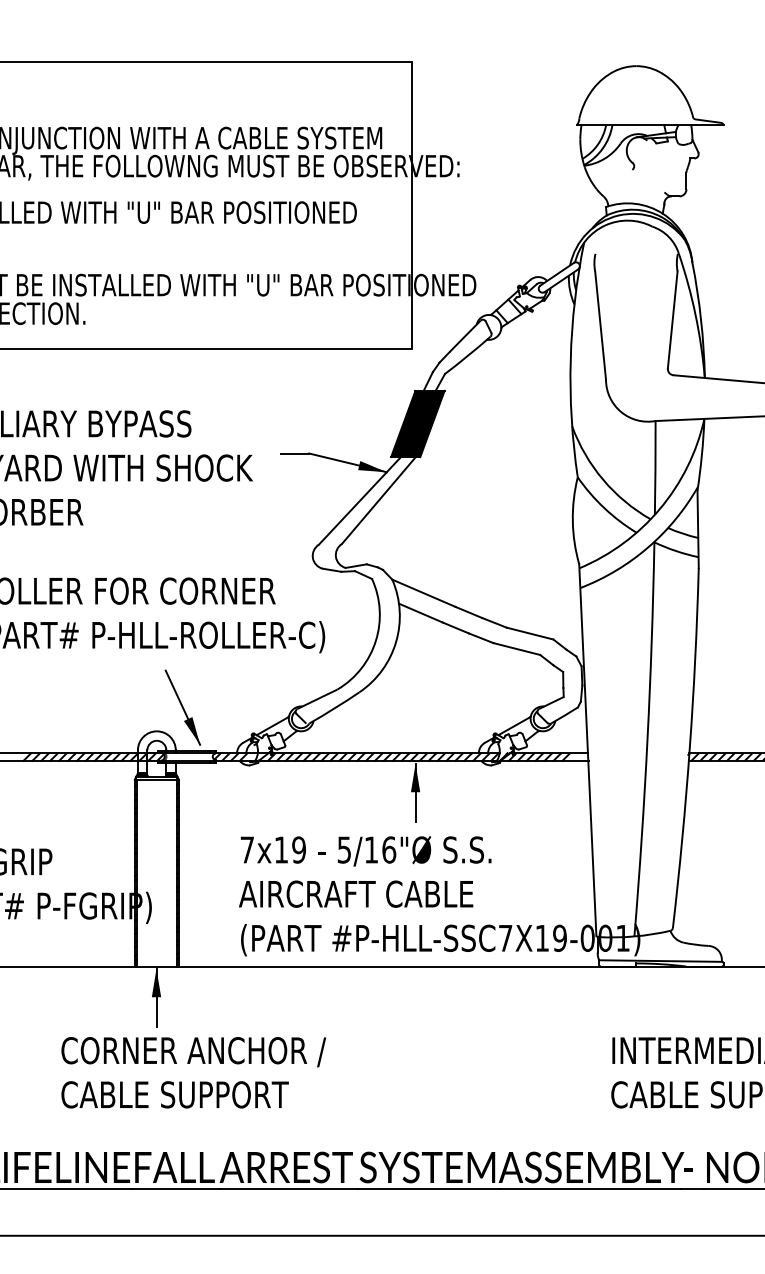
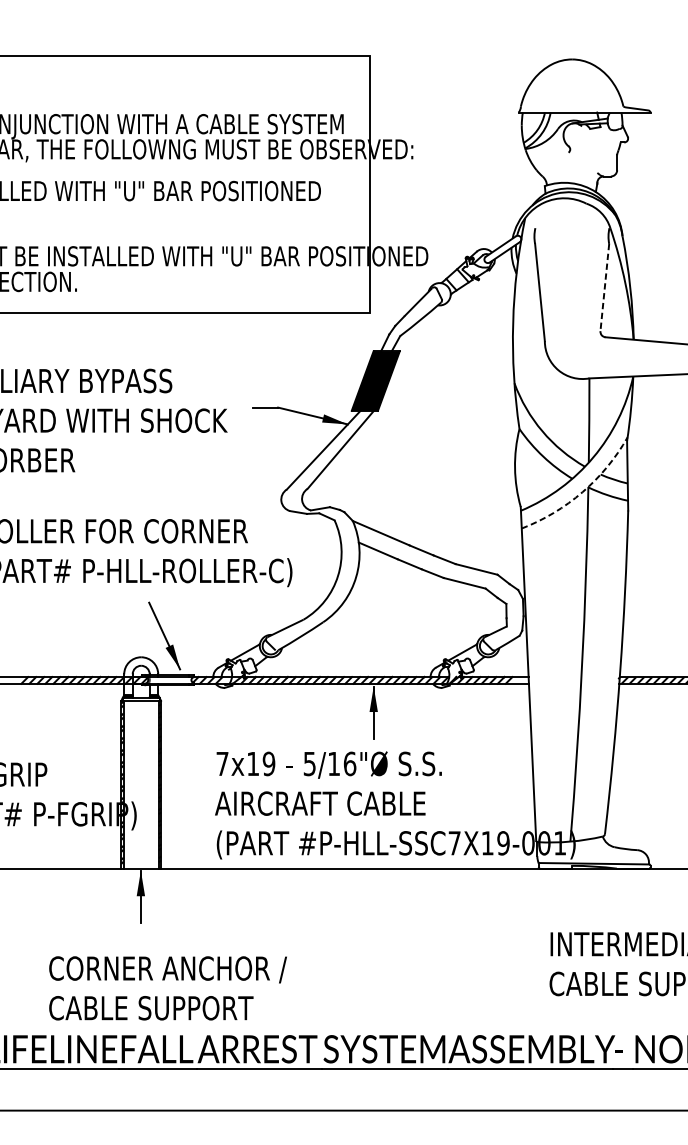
line: (672, 319) -> (604, 287), solid -> dashed
arc: (648, 547) -> (583, 492), solid -> dashed
text: (193, 1072) -> (167, 988), moved

